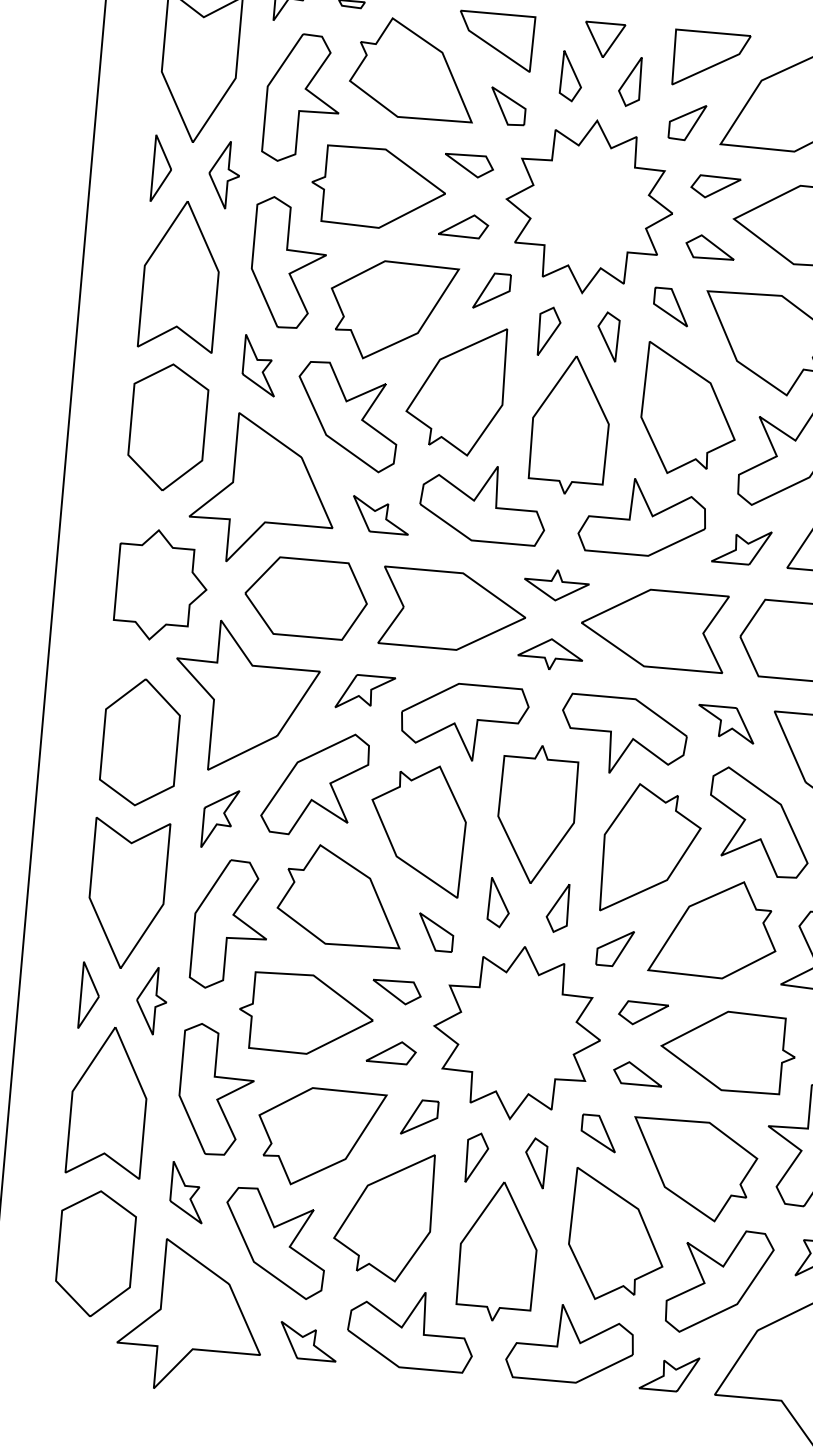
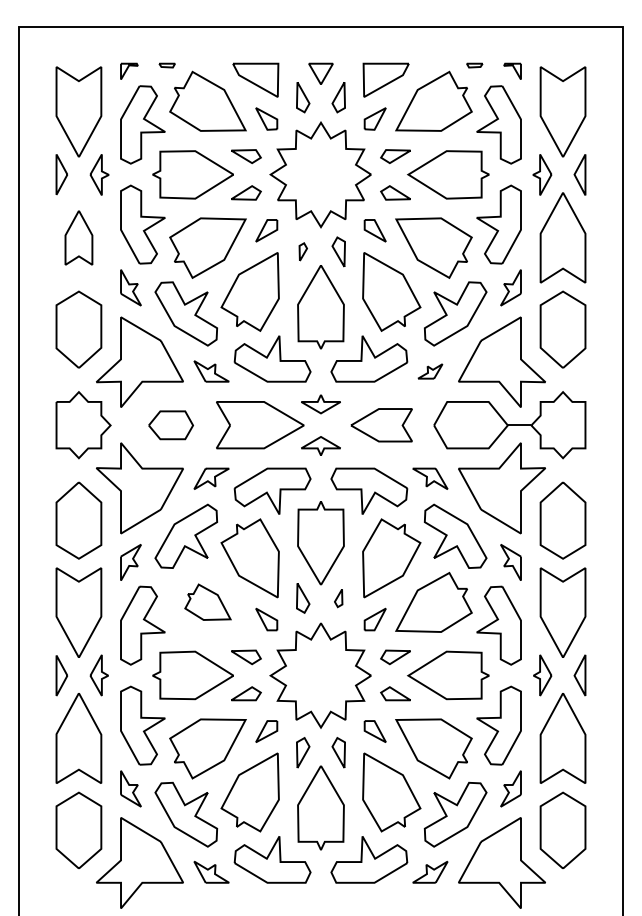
part: (180, 275) -> (78, 237), size x0.6
part: (549, 330) -> (303, 251), size x0.6
part: (742, 547) -> (430, 371), size x0.7
part: (305, 598) -> (170, 425), size x0.6
part: (653, 629) -> (381, 425), size x0.7
part: (340, 894) -> (207, 601), size x0.6
part: (557, 908) -> (338, 598), size x0.6

